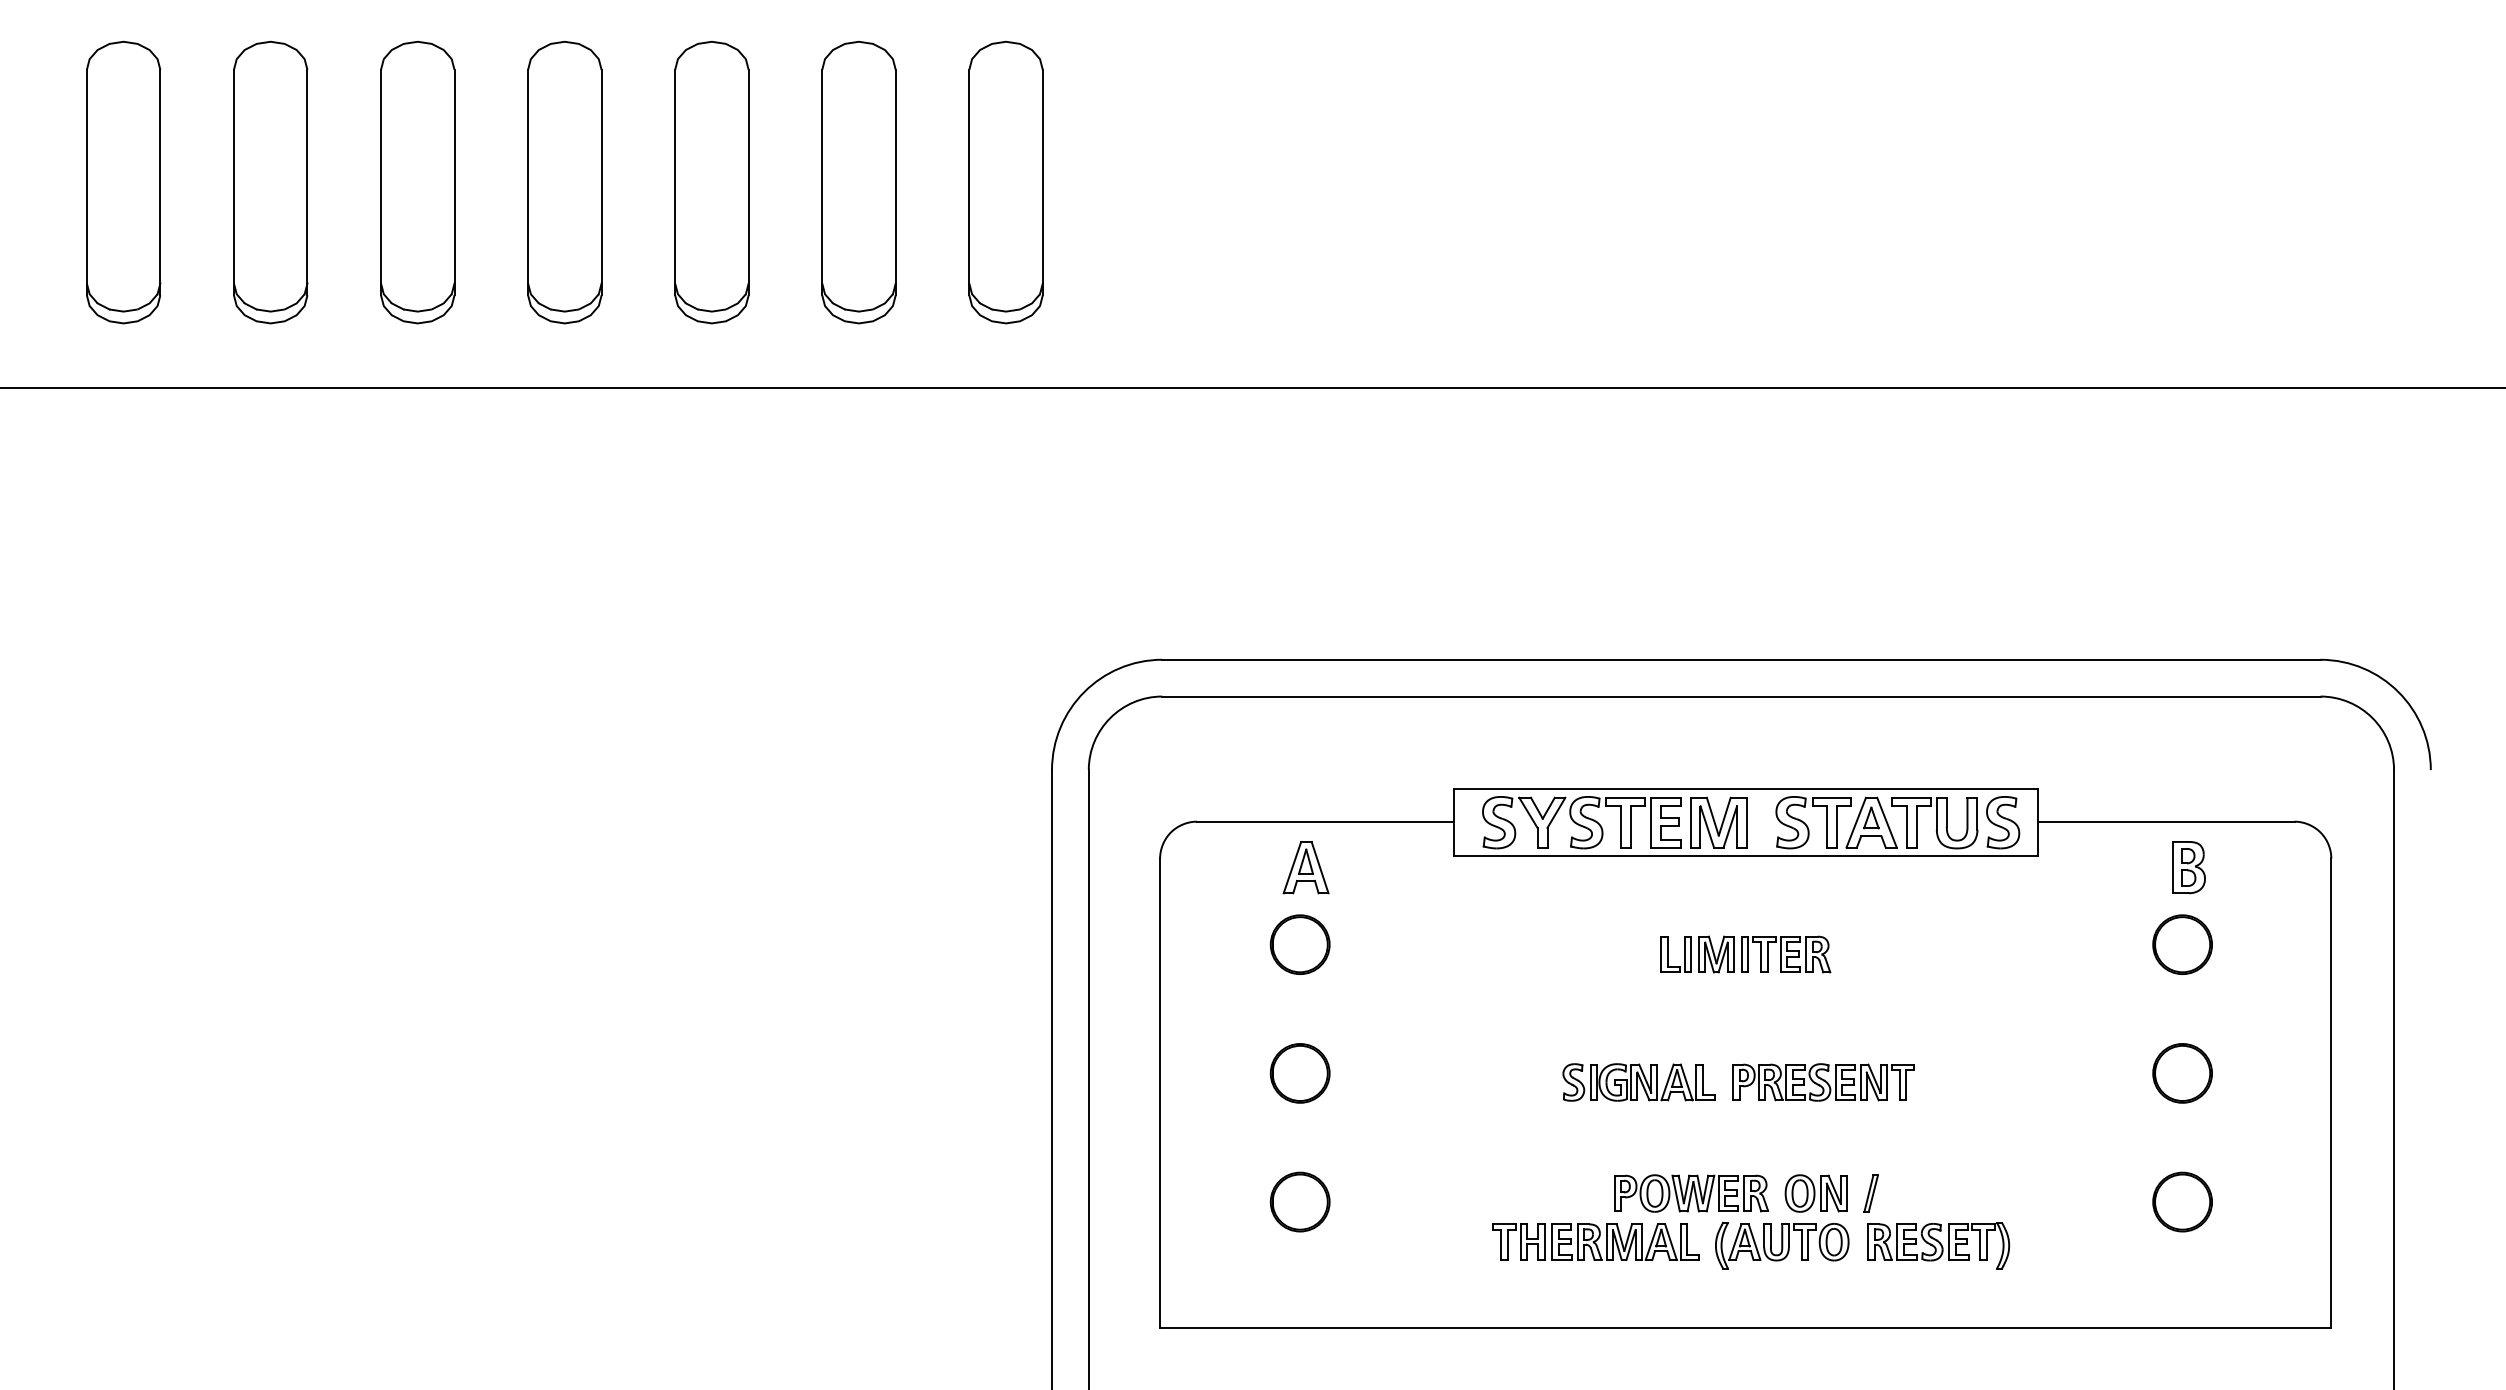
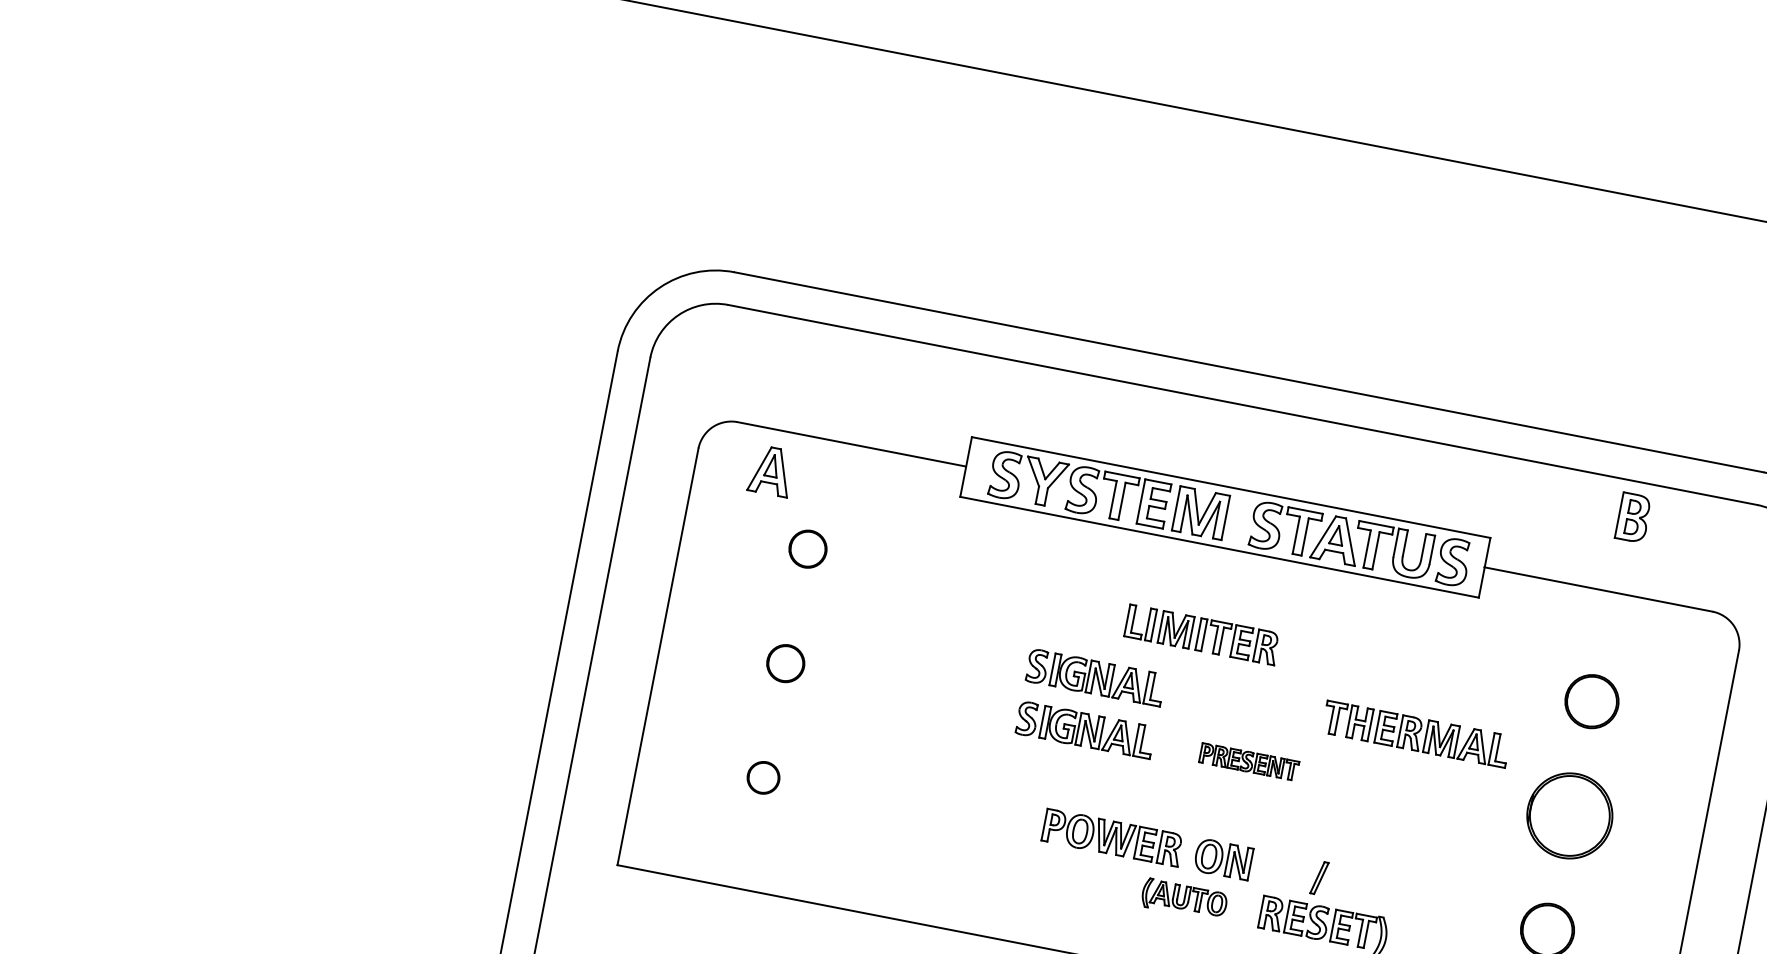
part: (1305, 867) -> (771, 470), moved
part: (2188, 867) -> (1633, 517), moved
part: (1299, 944) -> (807, 548), size x0.7
part: (1638, 1023) -> (1094, 677), added
part: (1299, 1073) -> (785, 663), size x0.7
part: (2182, 1073) -> (1569, 816), size x1.6
part: (1823, 1082) -> (1249, 762), size x0.6
part: (1870, 1193) -> (1318, 877), moved
part: (1299, 1201) -> (763, 777), size x0.6
part: (1595, 1241) -> (1416, 733), moved
part: (1782, 1245) -> (1184, 899), size x0.7

